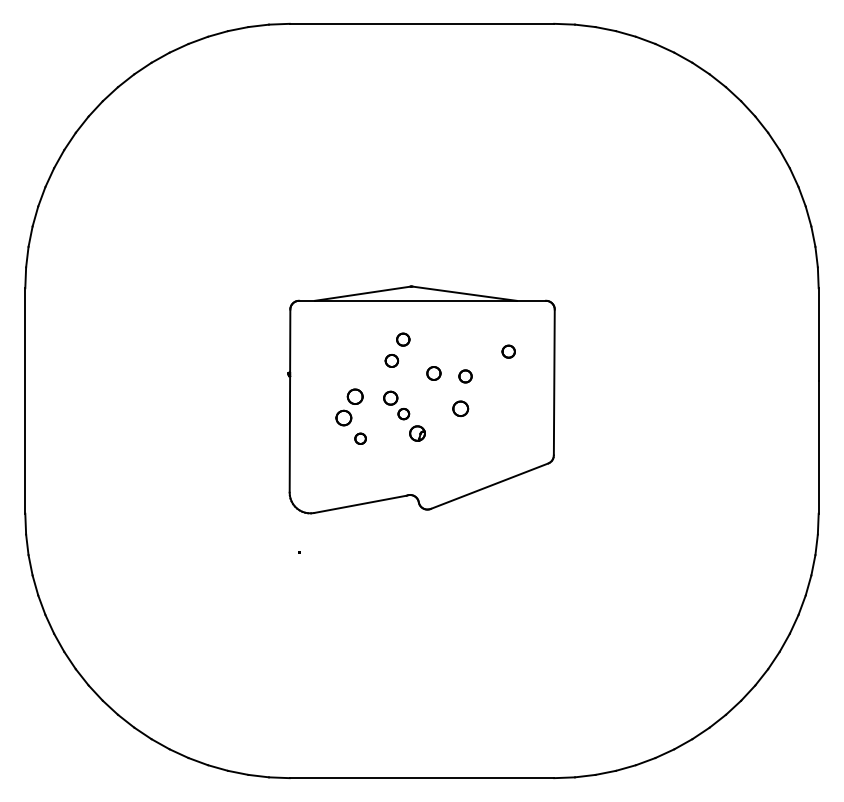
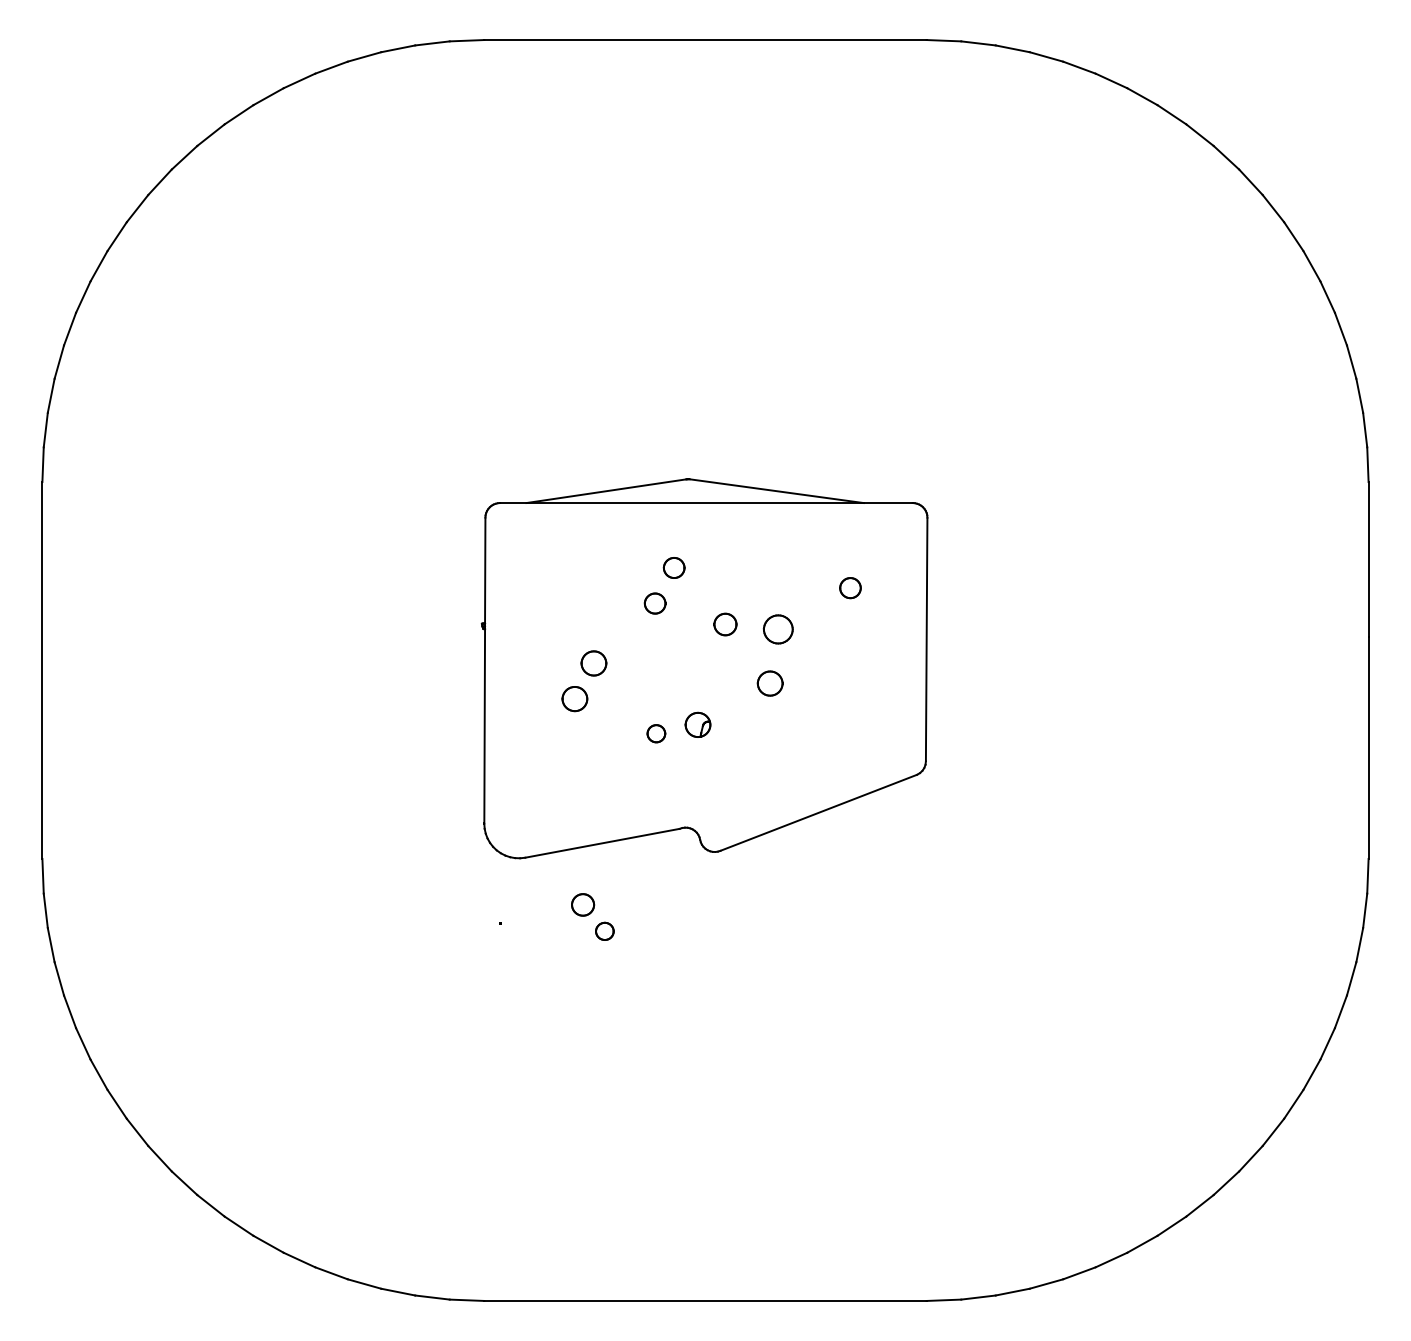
part: (465, 376) -> (778, 629), size x1.4
part: (396, 405) -> (592, 917), moved
part: (360, 438) -> (656, 733), moved

